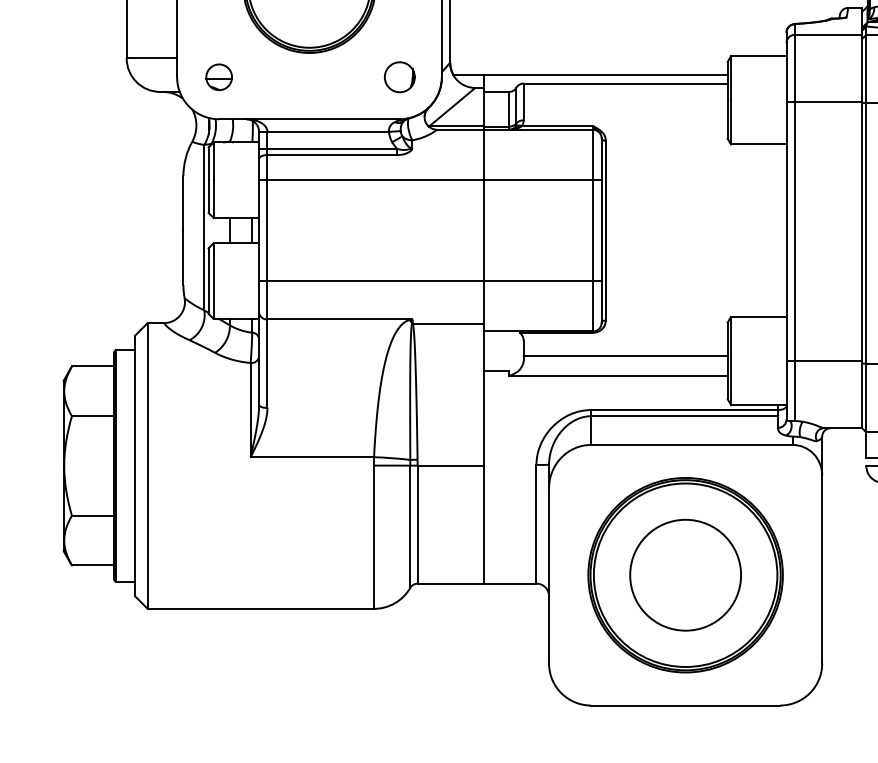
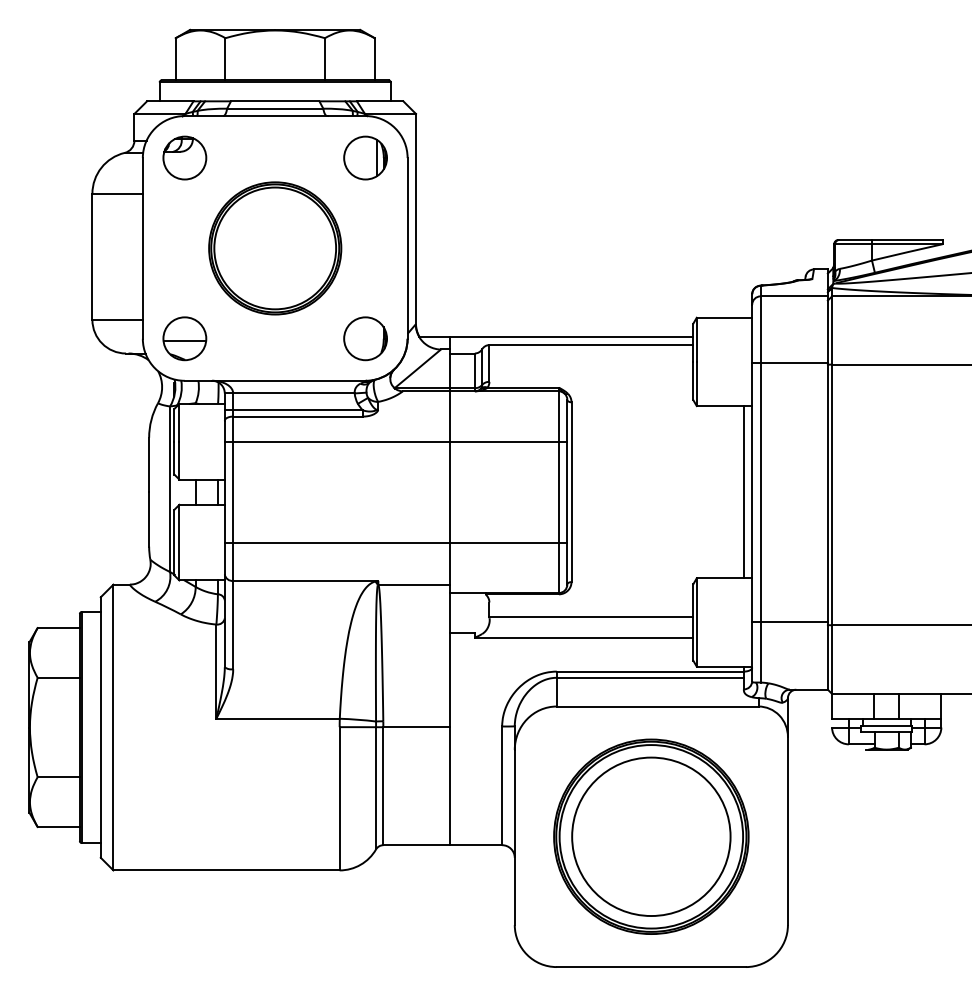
part: (218, 76) -> (184, 338), size x1.67
part: (399, 76) -> (365, 338), size x1.43
line: (777, 230) -> (743, 492), added
circle: (685, 574) -> (651, 836), size x1.43

